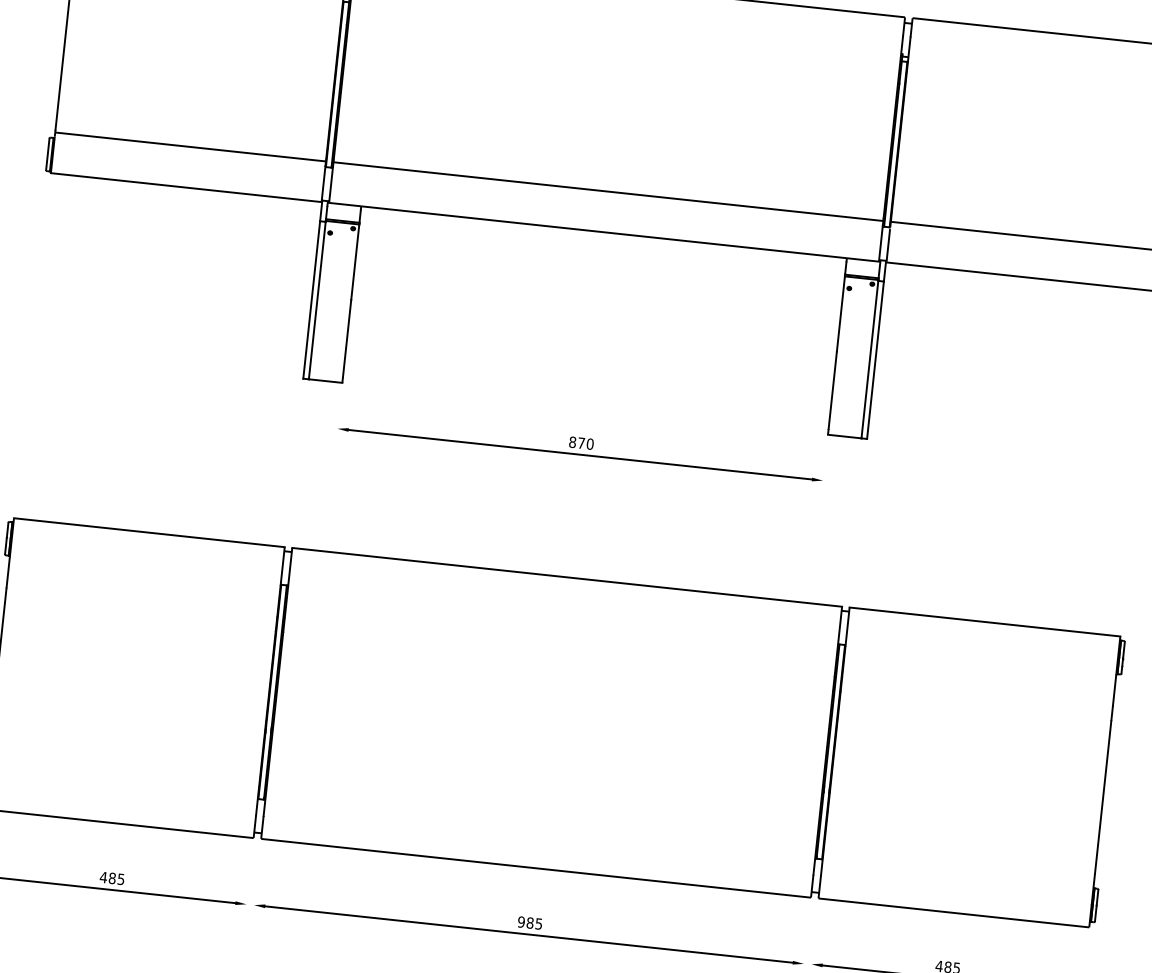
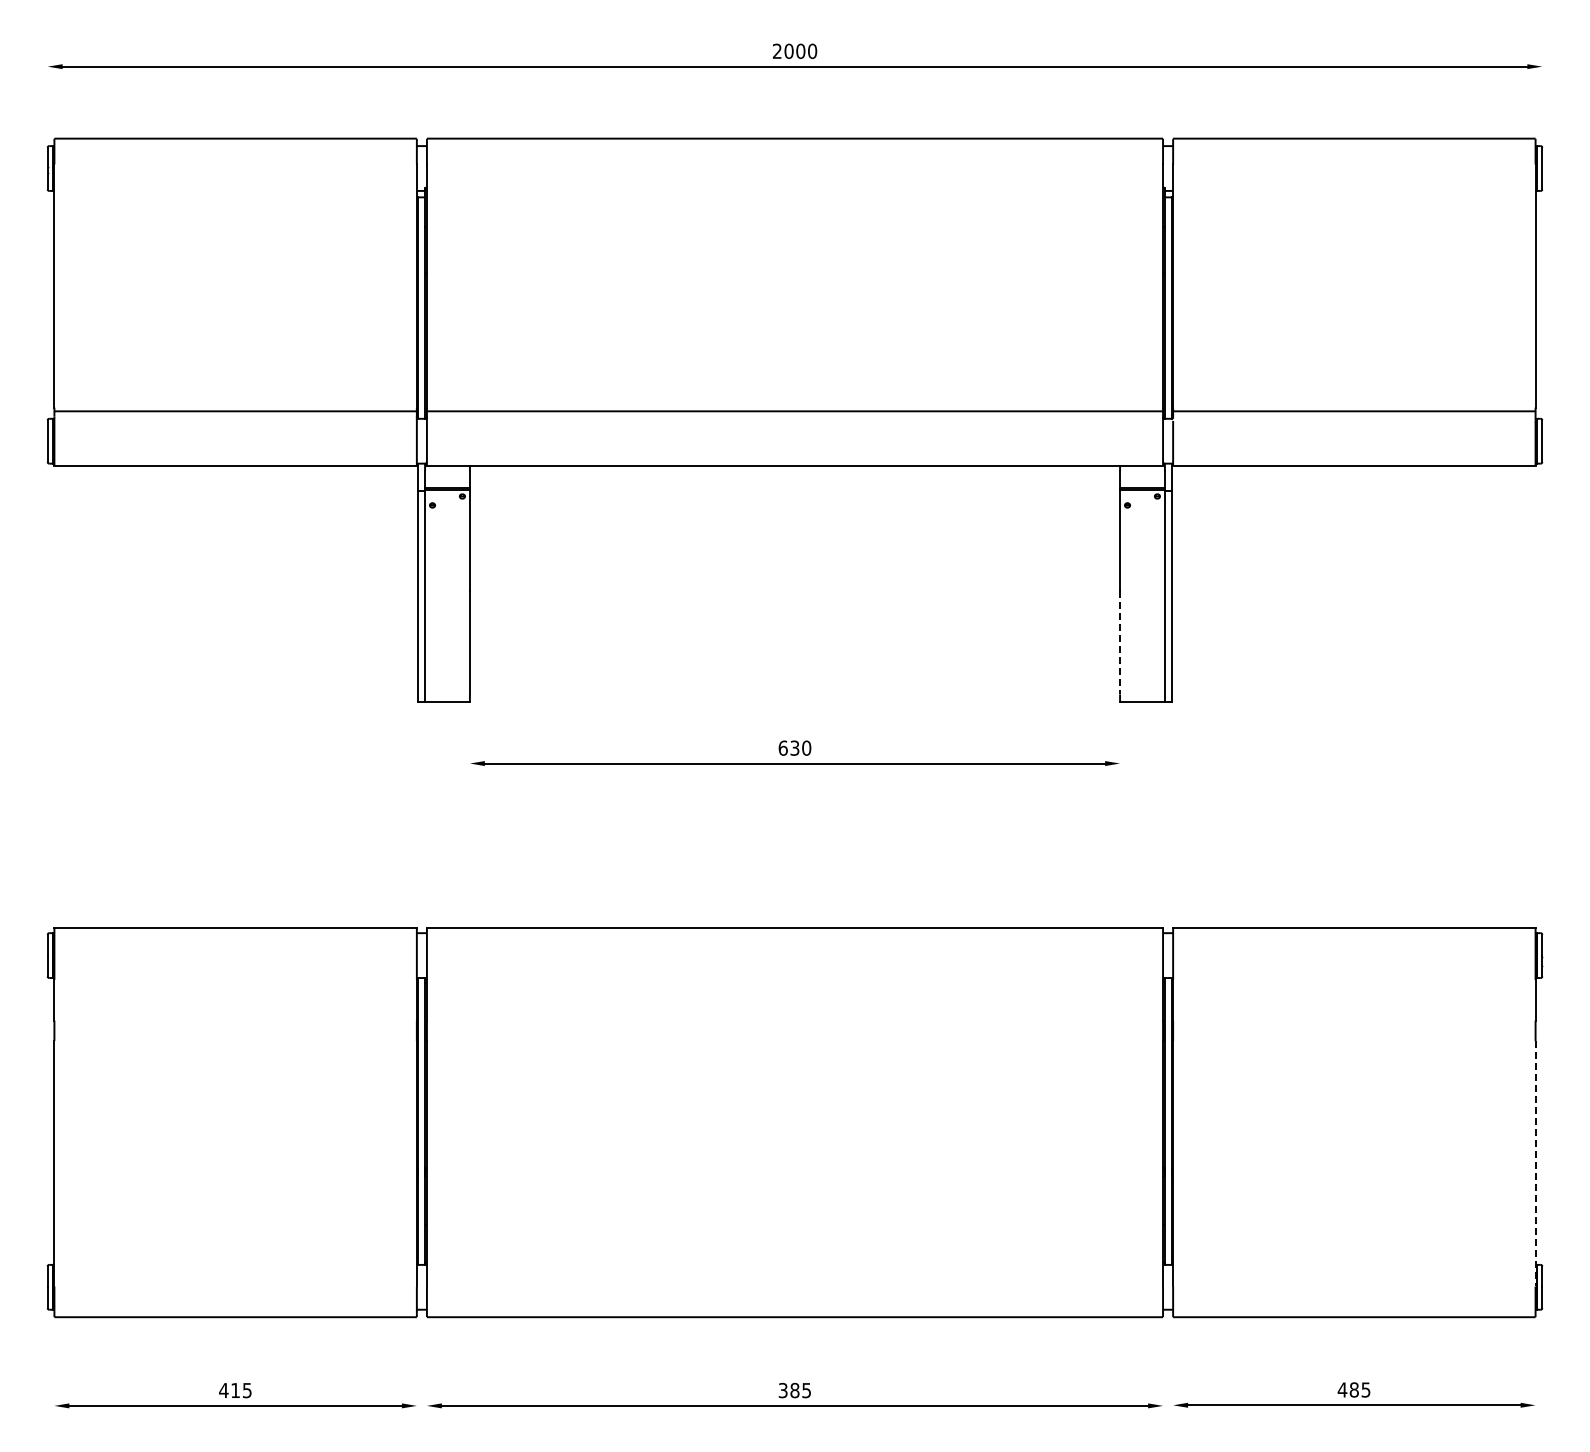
line: (833, 391) -> (1120, 643), solid -> dashed
text: (576, 442) -> (788, 747), 870 -> 630
line: (1101, 812) -> (1535, 1163), solid -> dashed
text: (112, 878) -> (235, 1390), 485 -> 415
text: (520, 922) -> (782, 1390), 985 -> 385

